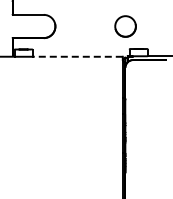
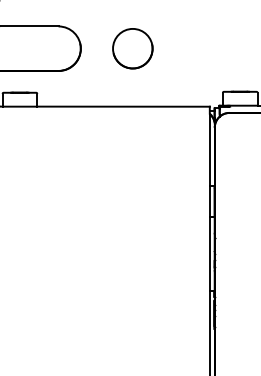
part: (125, 26) -> (132, 48), moved
line: (77, 56) -> (123, 106), dashed -> solid

